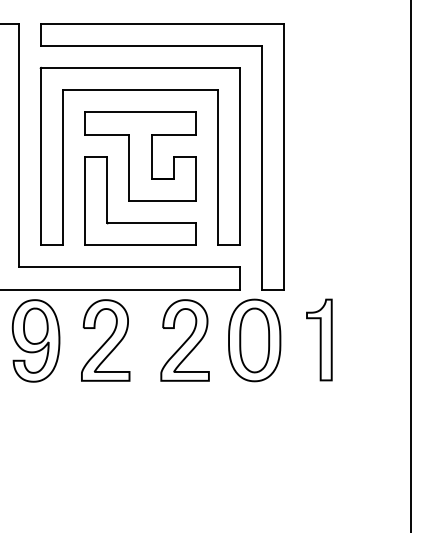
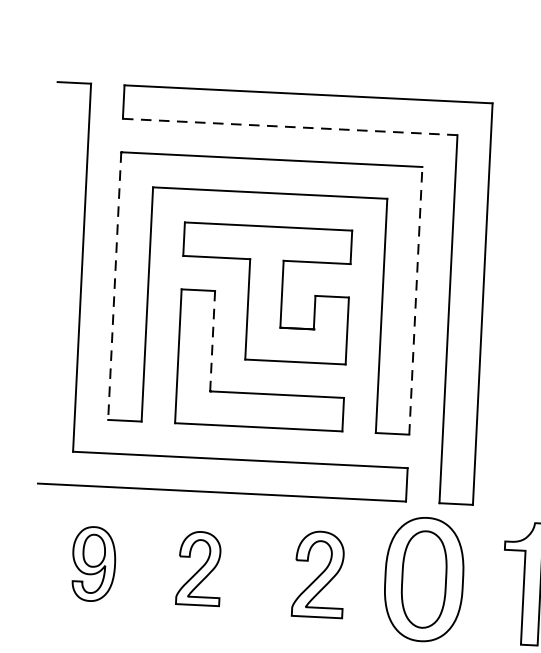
line: (151, 45) -> (290, 126), solid -> dashed
line: (40, 156) -> (114, 285), solid -> dashed
line: (240, 156) -> (416, 300), solid -> dashed
line: (107, 189) -> (212, 340), solid -> dashed
part: (35, 340) -> (93, 563), size x0.6
part: (105, 340) -> (198, 568), size x0.6
part: (184, 340) -> (318, 574), size x0.7

